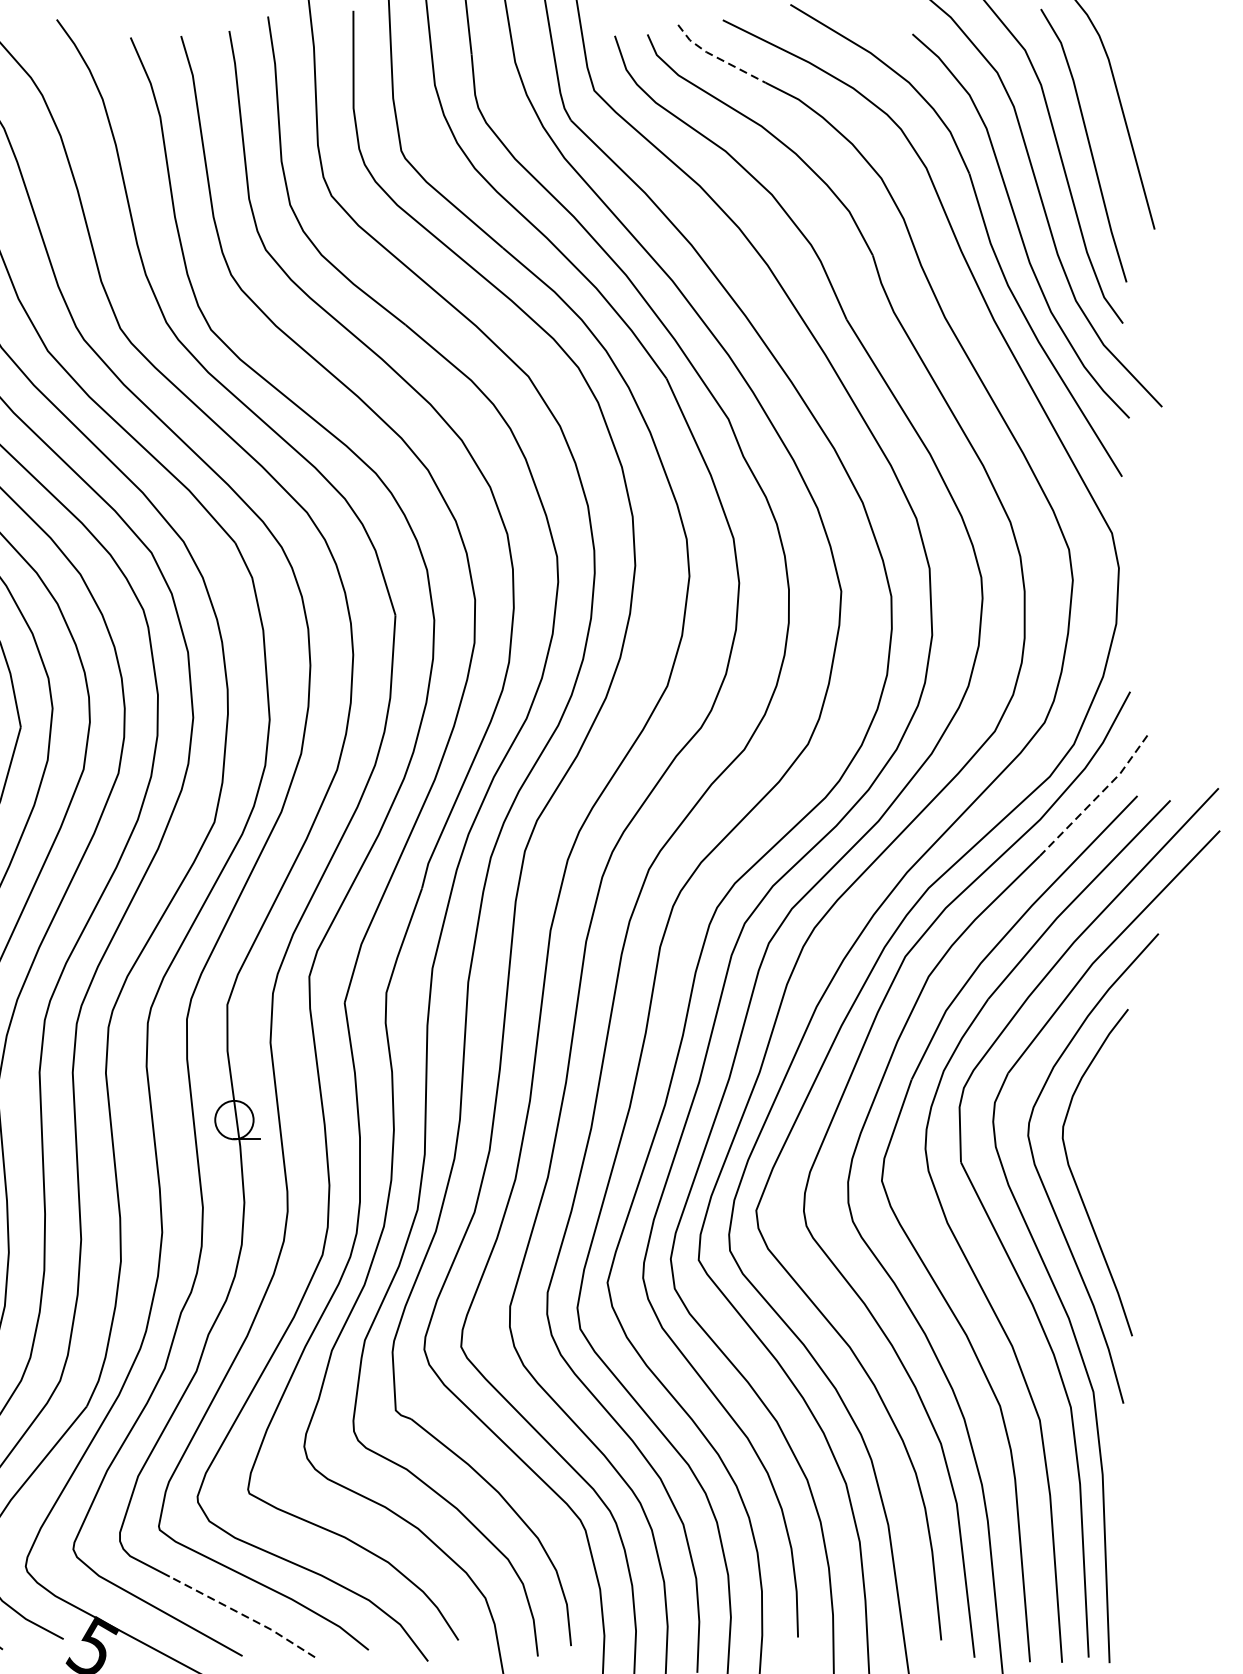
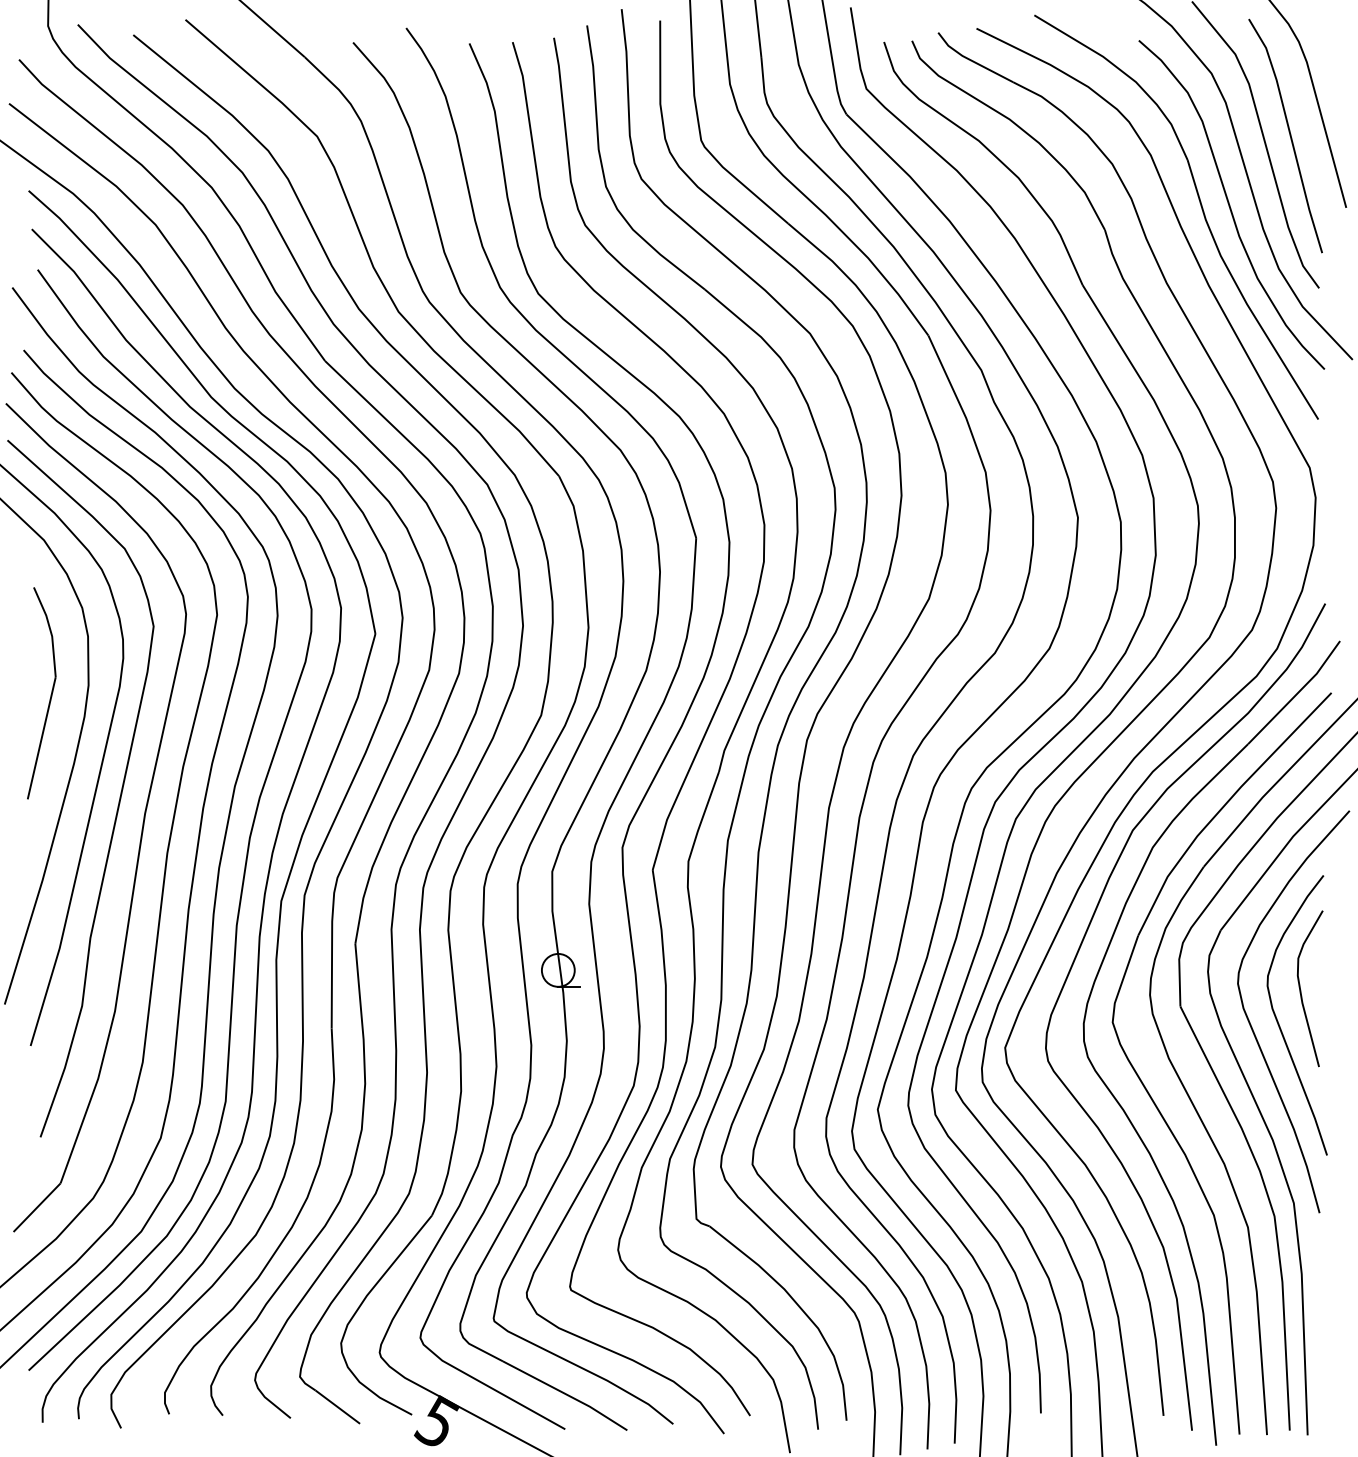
line: (718, 57) -> (972, 60), dashed -> solid
line: (1096, 797) -> (1296, 694), dashed -> solid
curve: (1102, 1143) -> (1301, 990), added
line: (243, 1615) -> (566, 1394), dashed -> solid

